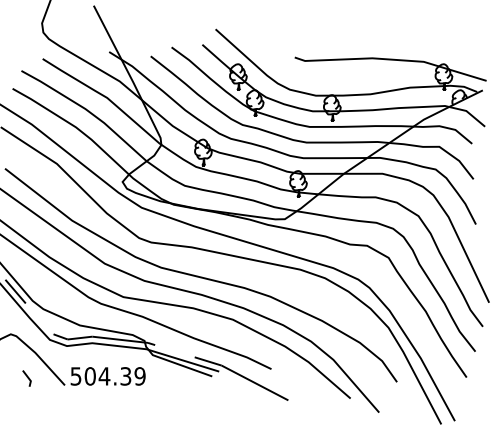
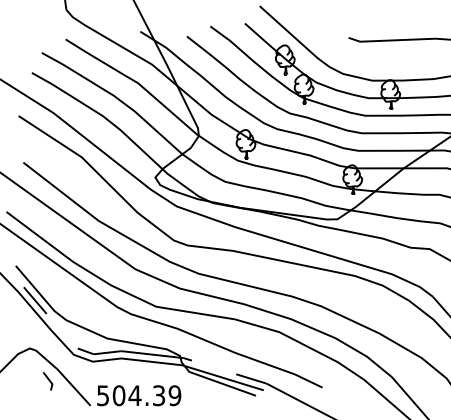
line: (26, 377) -> (47, 380), moved

